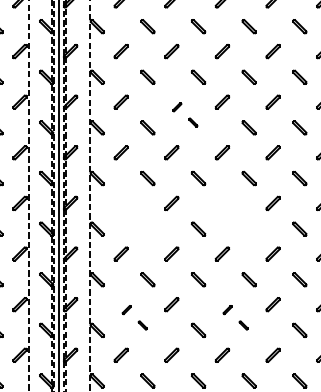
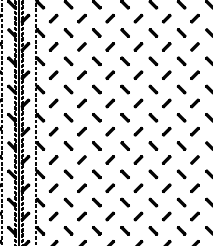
part: (185, 113) -> (89, 53), size x1.67
part: (133, 216) -> (60, 110), added
part: (235, 216) -> (117, 110), added
part: (135, 318) -> (61, 167), size x1.67
part: (235, 318) -> (117, 167), size x1.67

